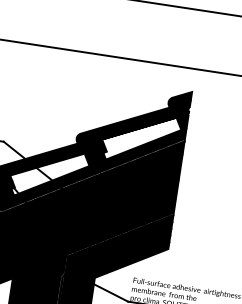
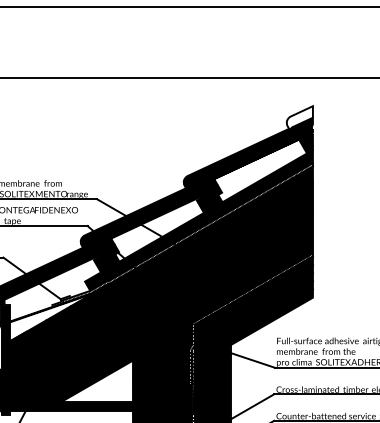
fill: (179, 101) -> (299, 119), removed

